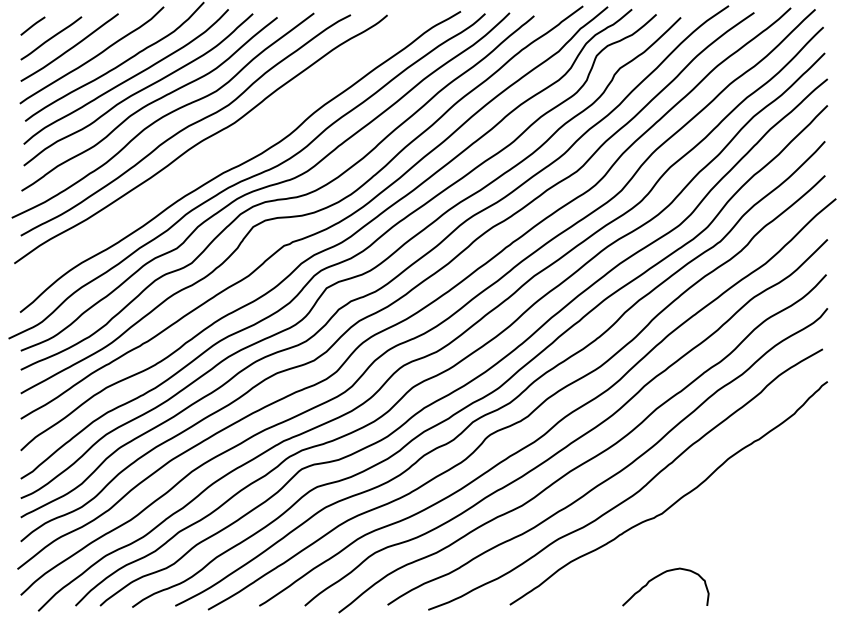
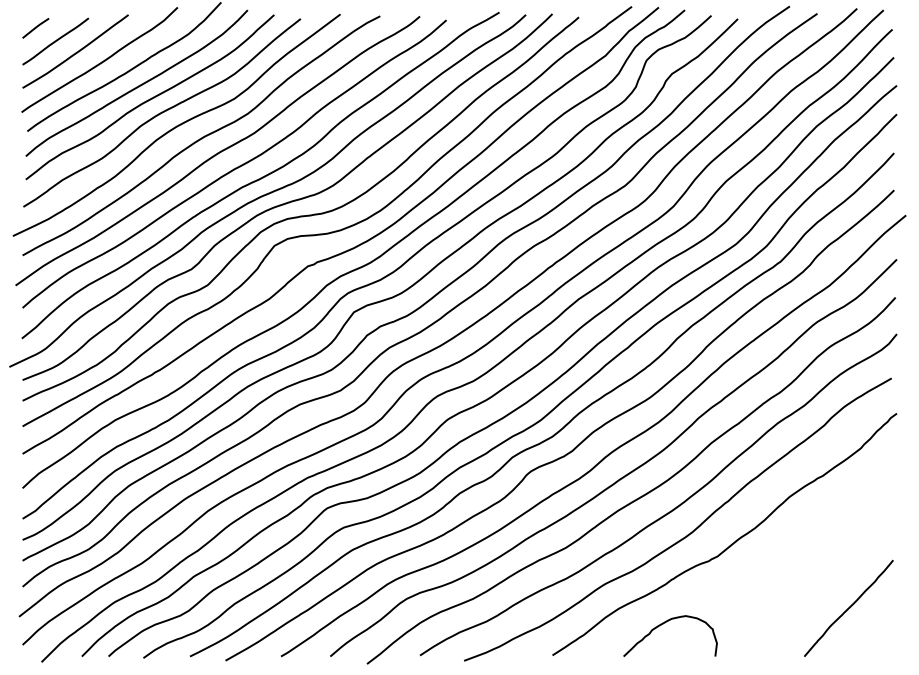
curve: (217, 154) -> (235, 167), added
curve: (783, 560) -> (848, 607), added
curve: (661, 575) -> (665, 623), moved

